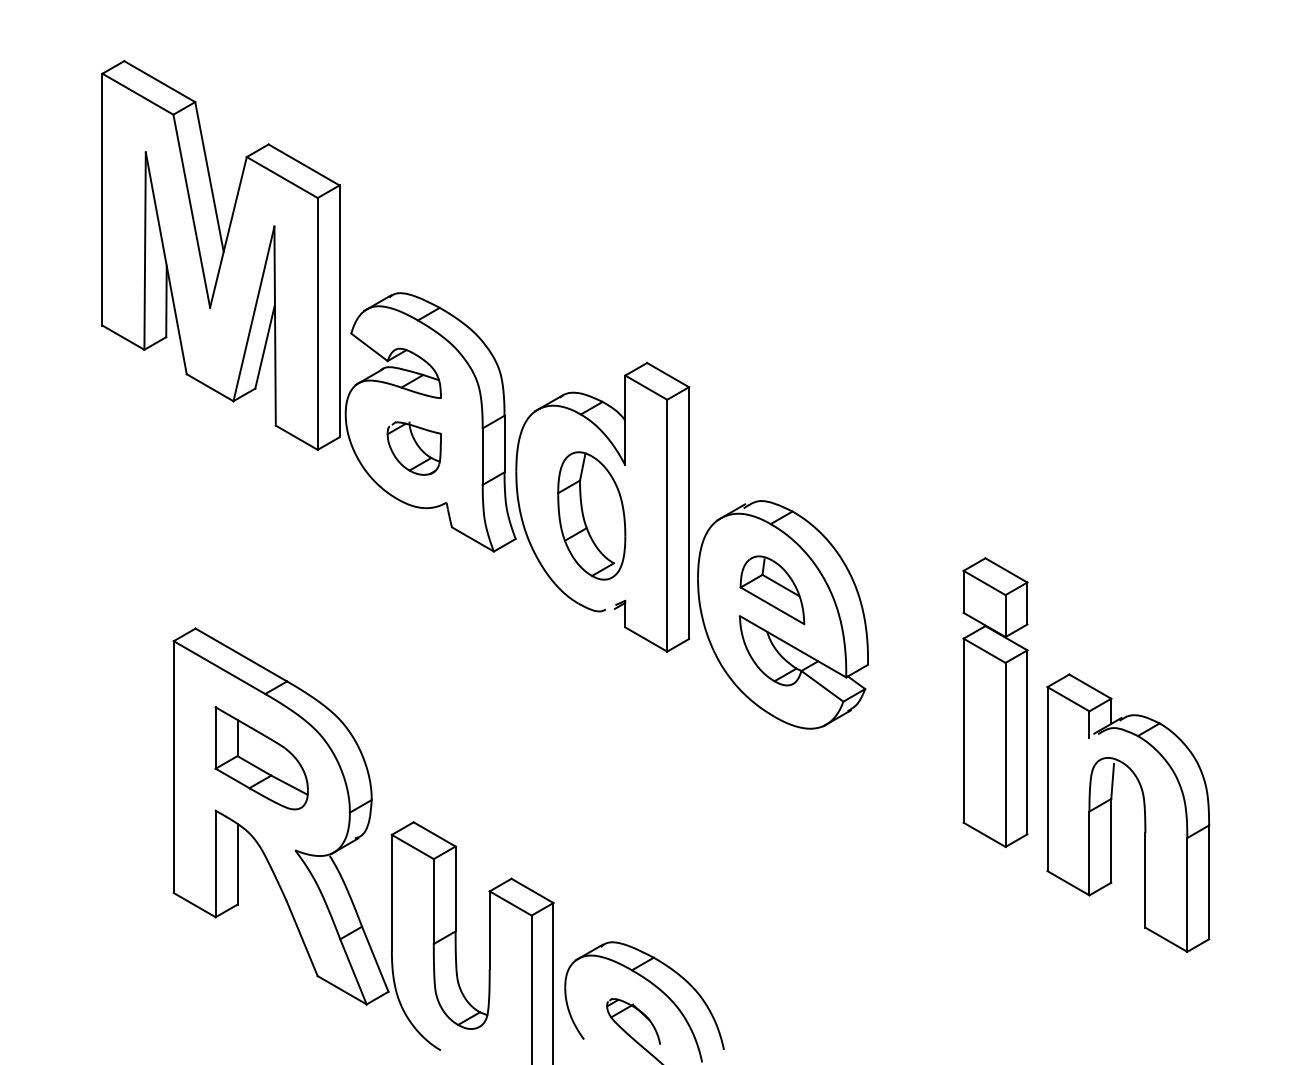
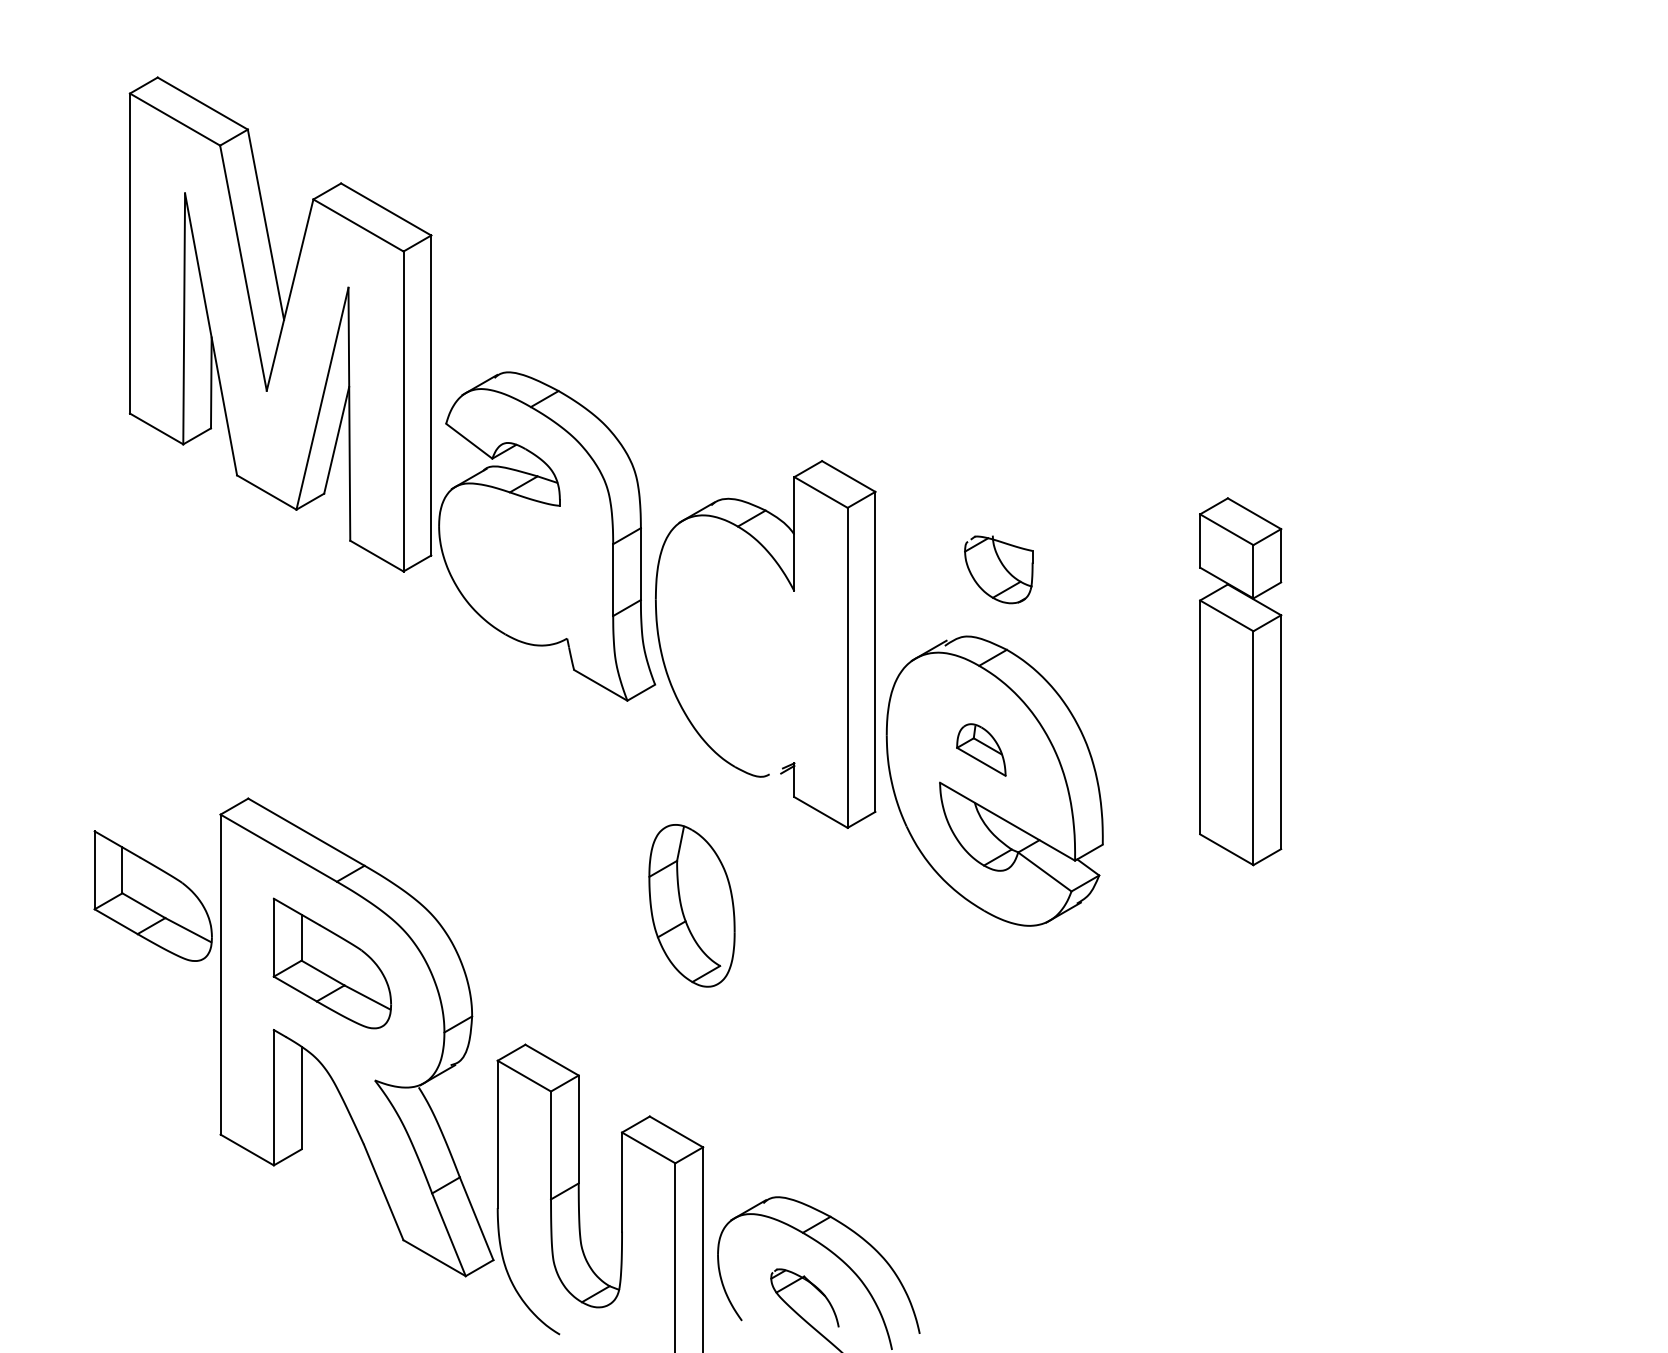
part: (413, 448) -> (997, 569), moved
part: (591, 515) -> (691, 905), moved
part: (772, 590) -> (981, 750), size x0.6
part: (995, 702) -> (1240, 681), moved
part: (120, 705) -> (152, 896), added
part: (1143, 808) -> (1452, 1027), removed

